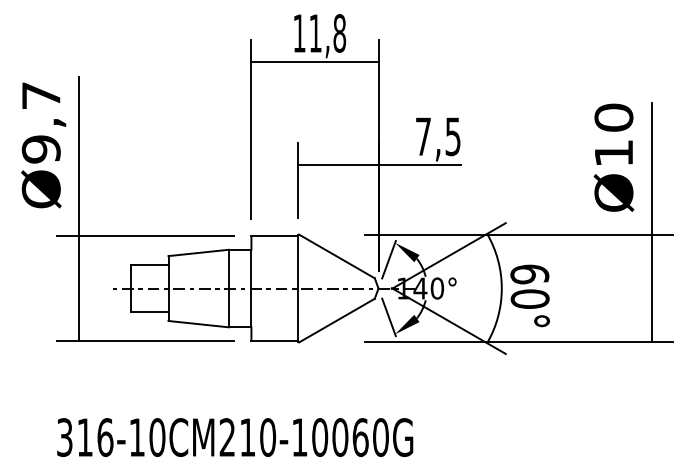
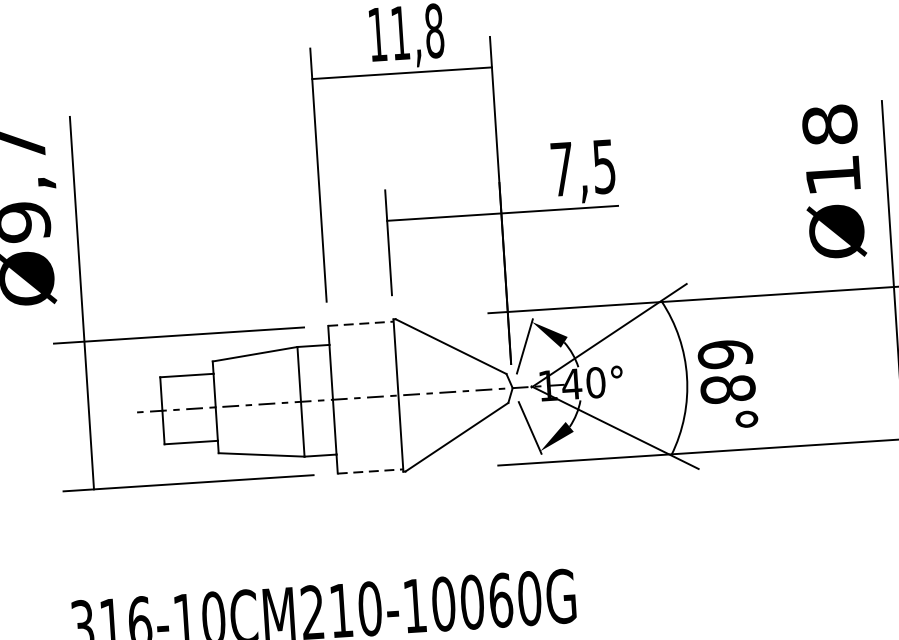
text: (613, 117) -> (829, 124), Ø10 -> Ø18
line: (275, 236) -> (362, 323), solid -> dashed
text: (529, 298) -> (727, 388), 60° -> 68°
line: (275, 340) -> (371, 471), solid -> dashed

